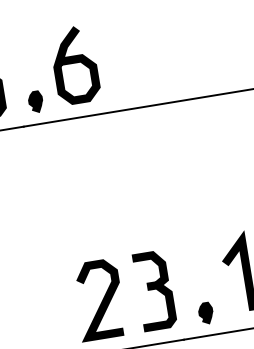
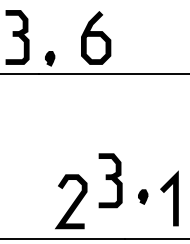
curve: (75, 63) -> (96, 36), moved
part: (154, 290) -> (110, 180), moved
part: (206, 312) -> (143, 196), moved

